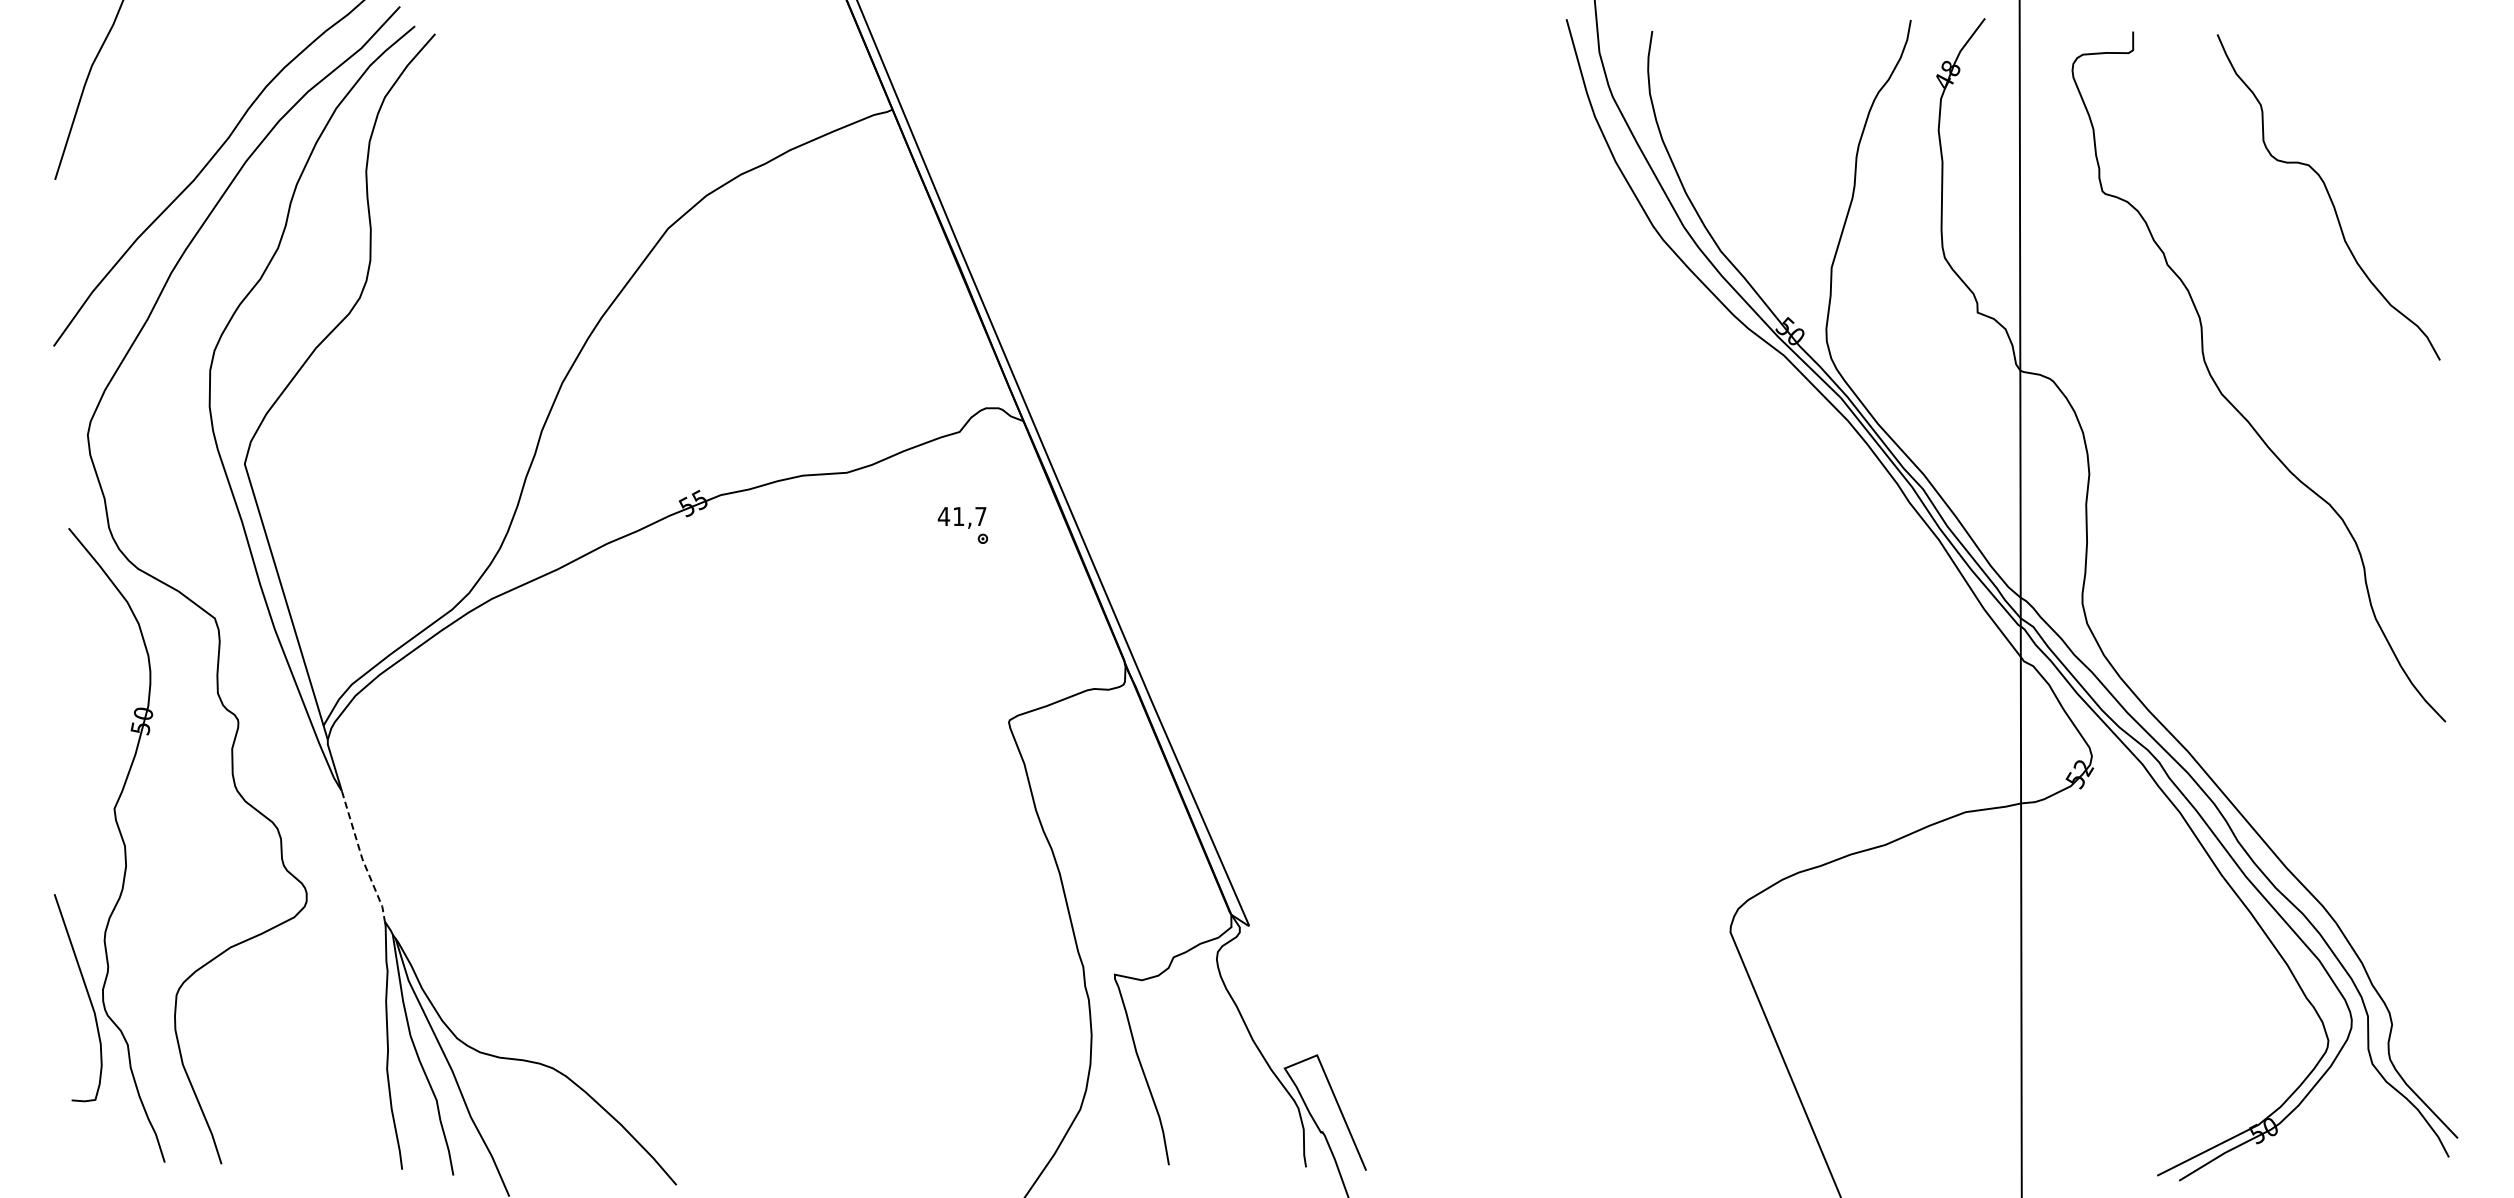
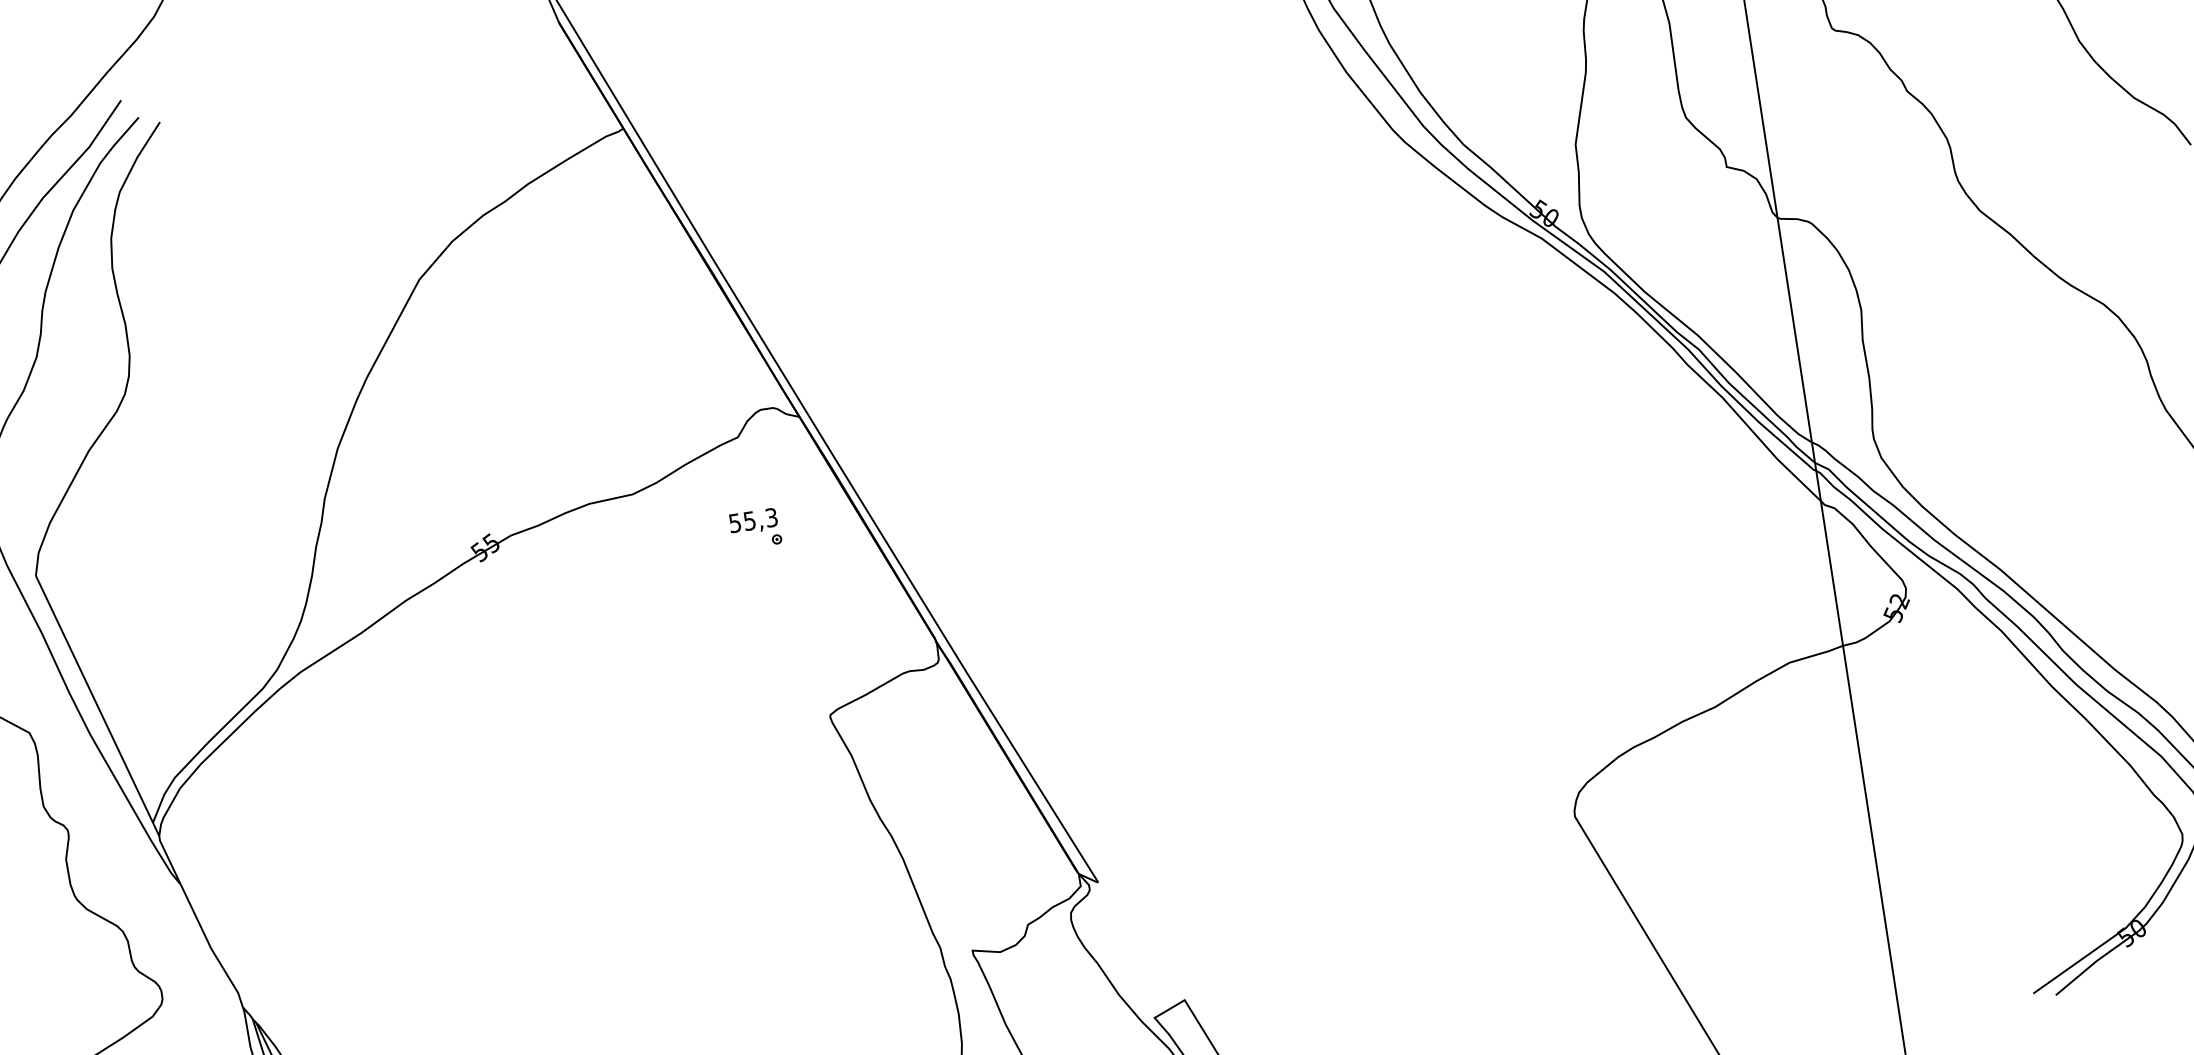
text: (961, 516) -> (752, 520), 41,7 -> 55,3
line: (362, 858) -> (211, 948), dashed -> solid

